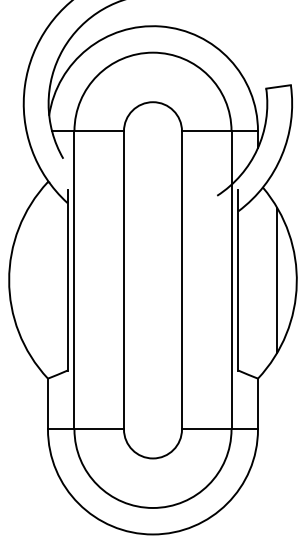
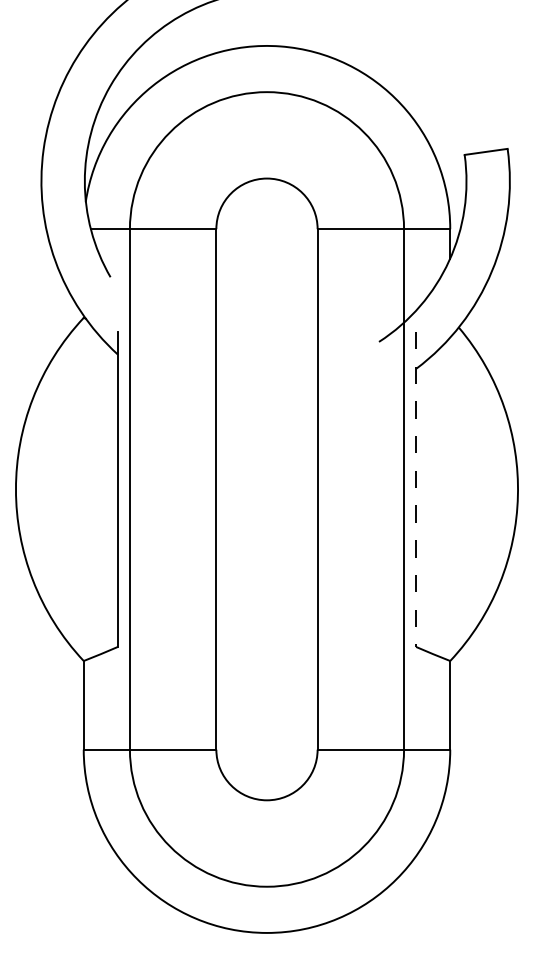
line: (238, 280) -> (416, 489), solid -> dashed
line: (277, 280) -> (484, 489), removed

